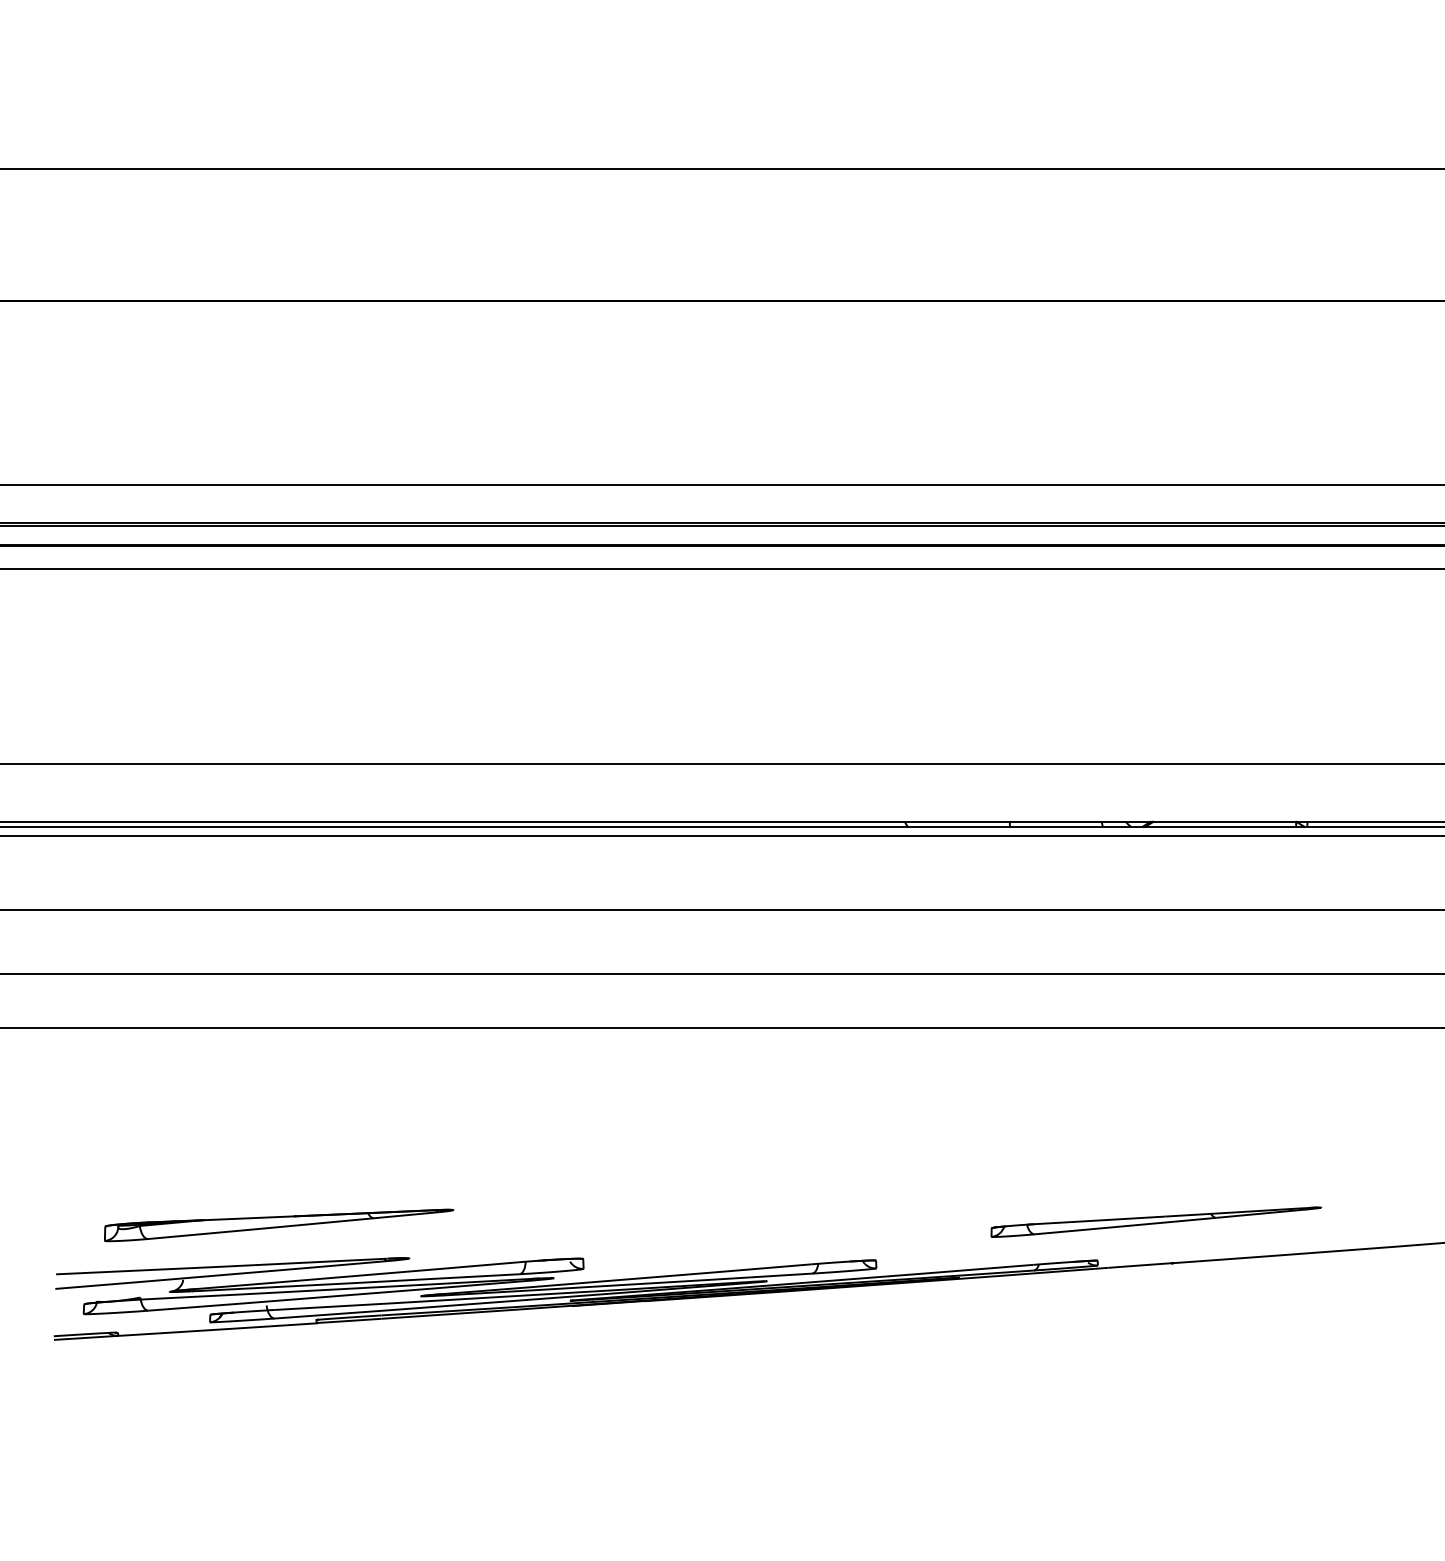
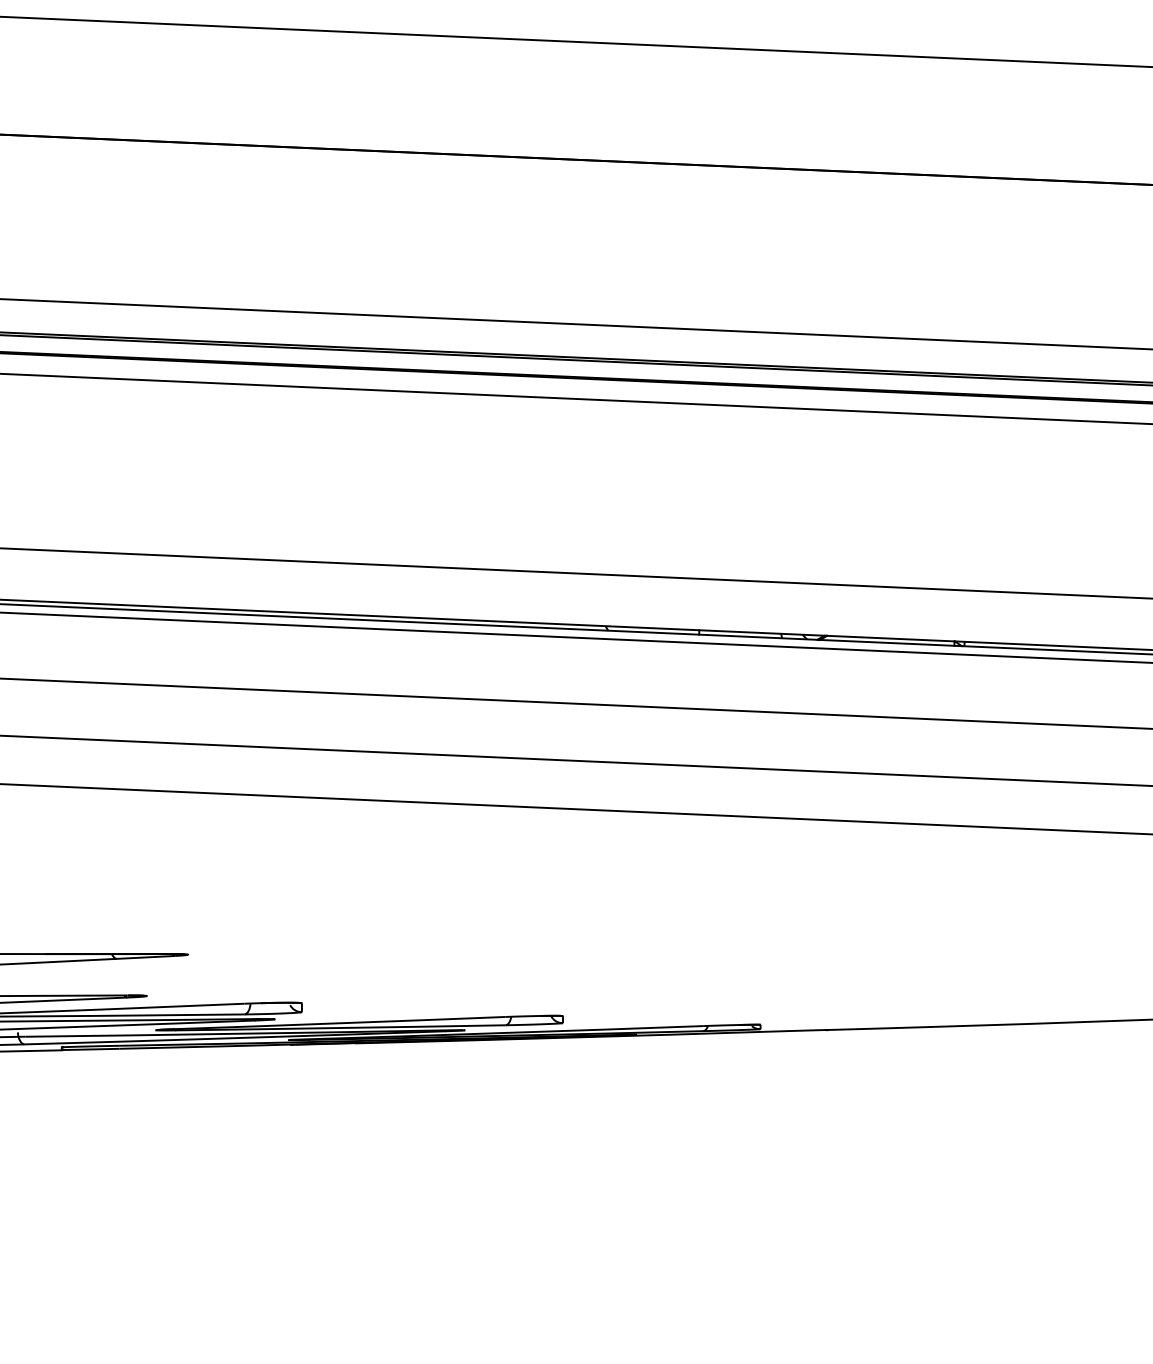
part: (1156, 1221) -> (814, 992), removed

